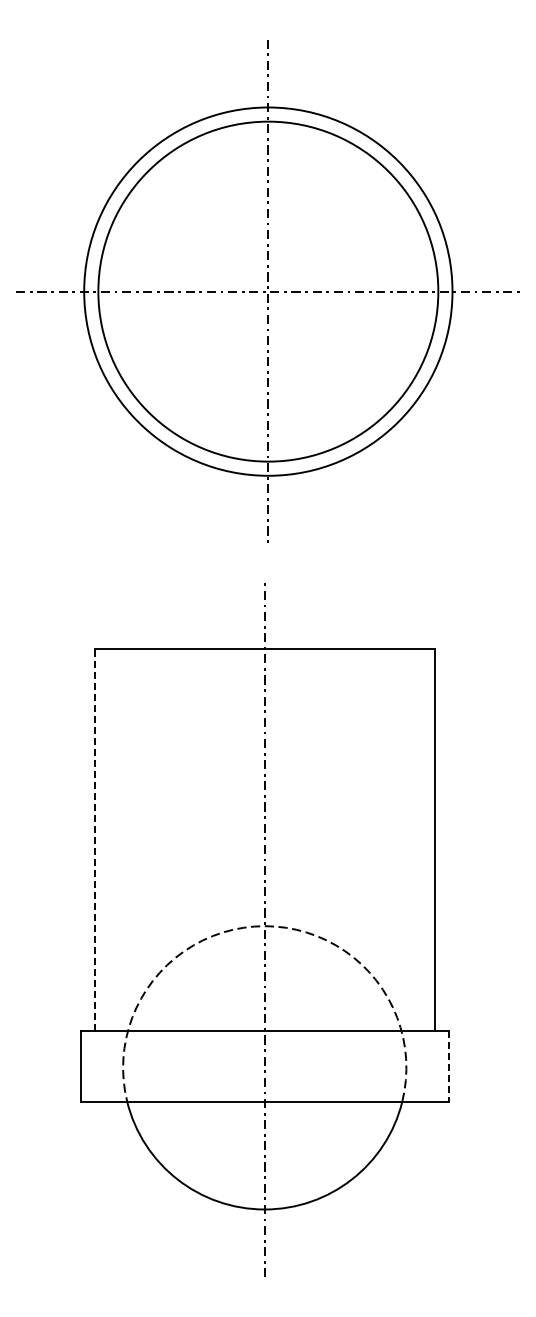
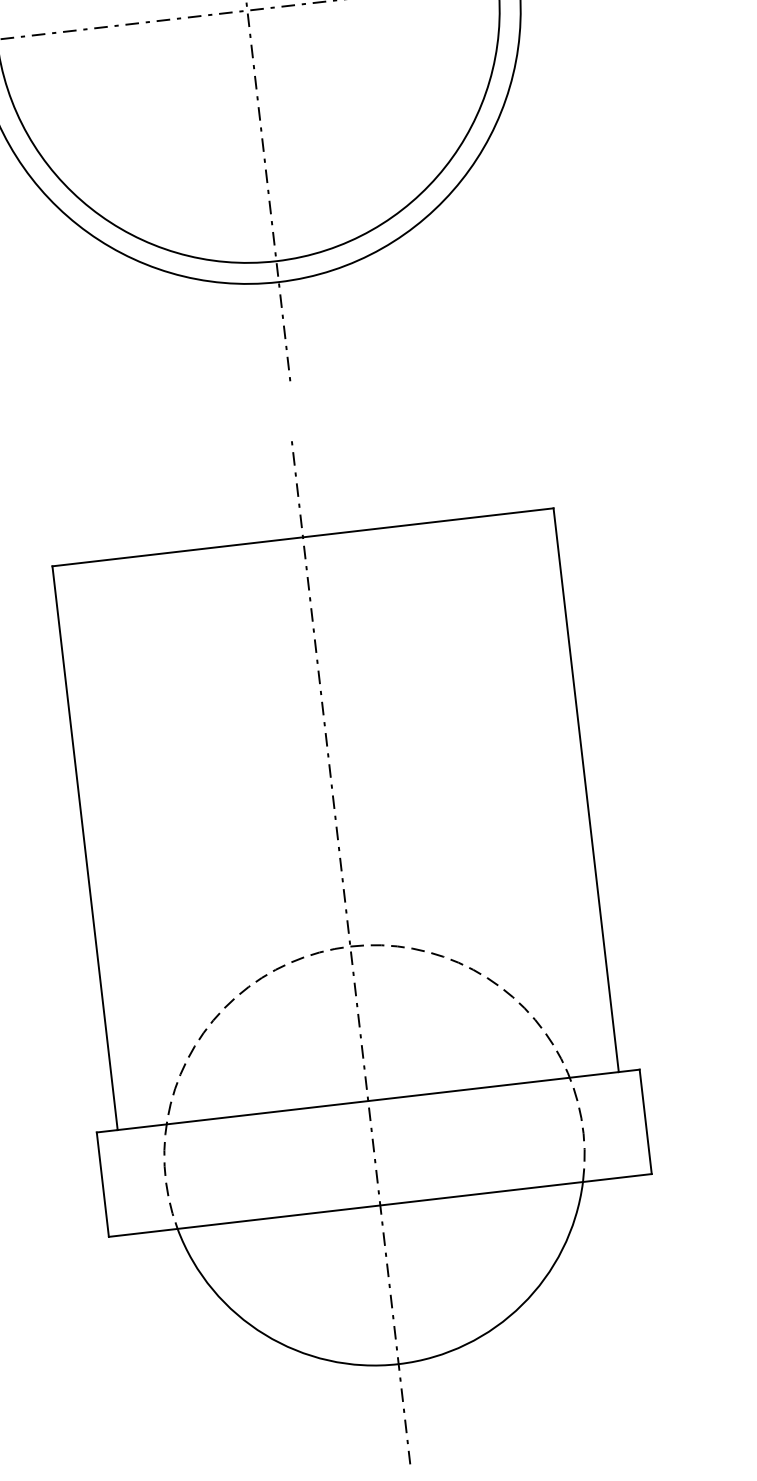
line: (94, 839) -> (84, 847), dashed -> solid
line: (448, 1066) -> (645, 1122), dashed -> solid

